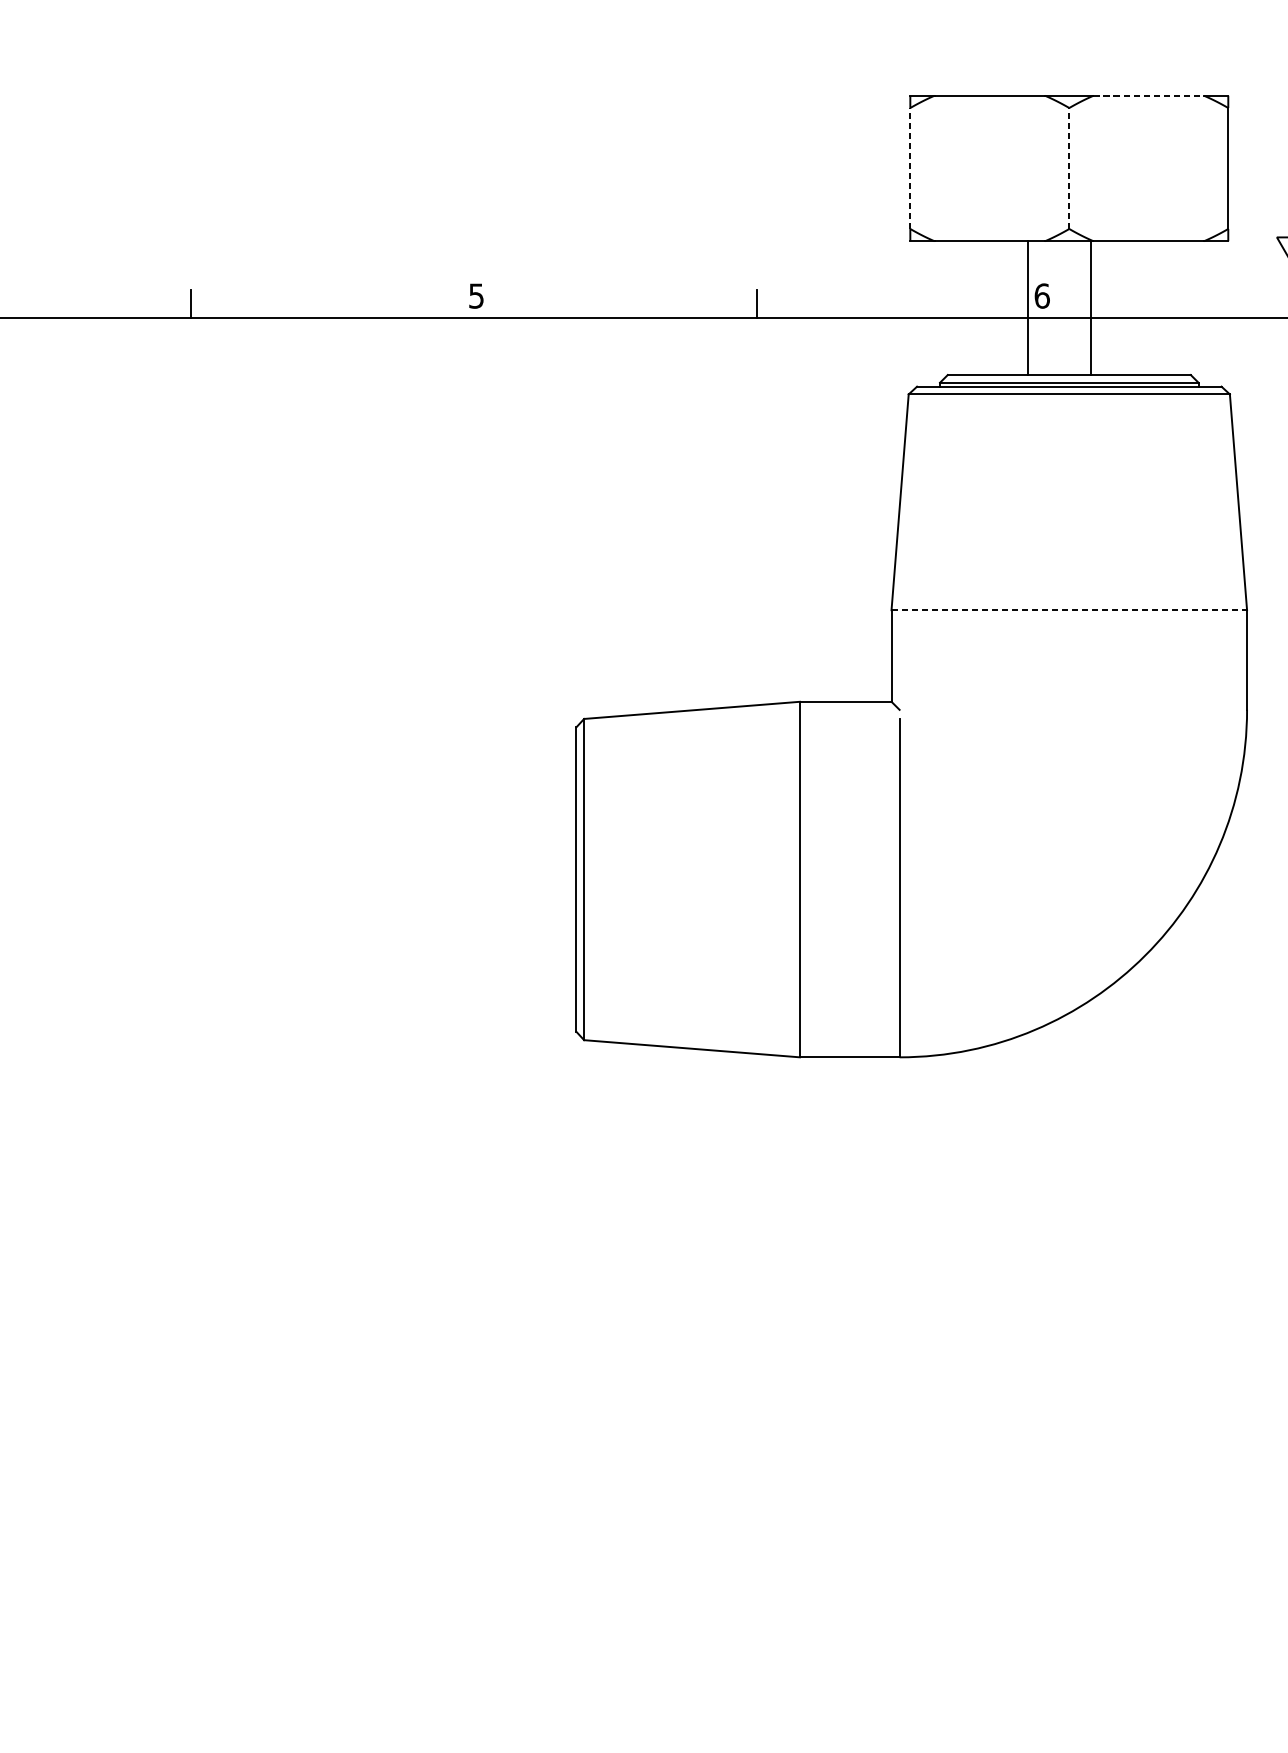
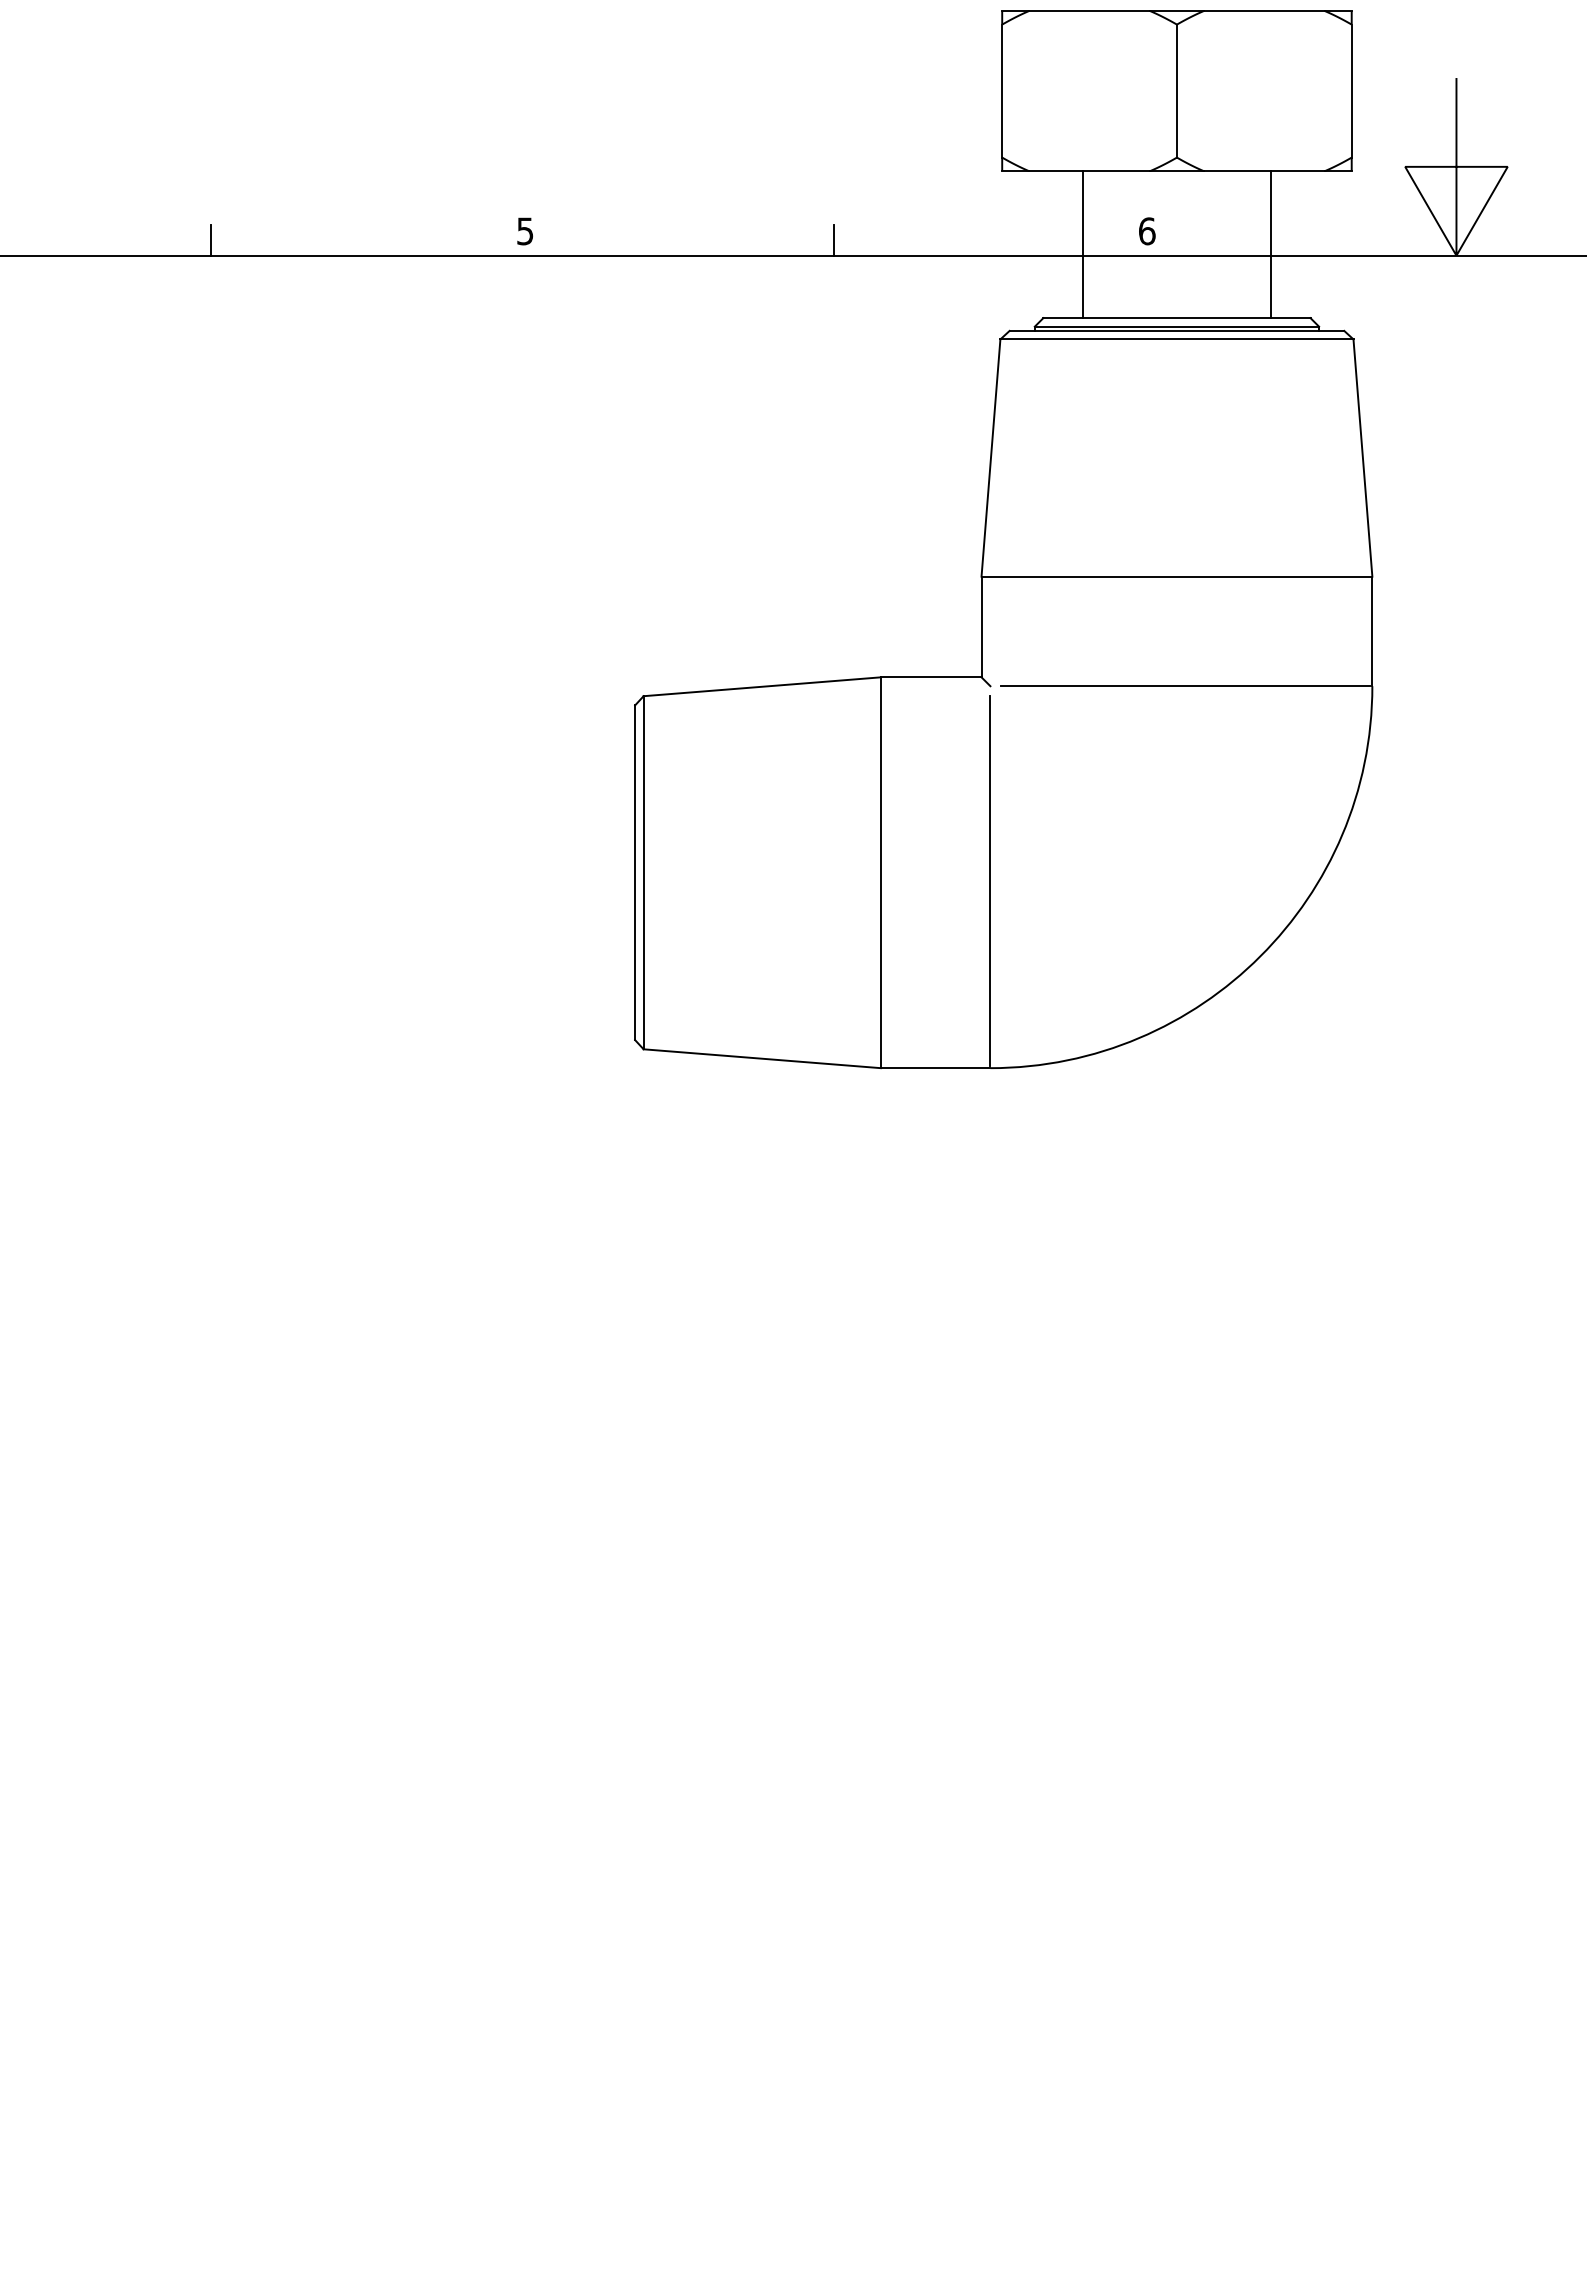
line: (1148, 96) -> (1264, 11), dashed -> solid
line: (910, 167) -> (1002, 90), dashed -> solid
line: (1068, 167) -> (1176, 90), dashed -> solid
line: (1027, 308) -> (1082, 244), moved
line: (1091, 308) -> (1271, 244), moved
line: (1069, 610) -> (1177, 576), dashed -> solid
line: (1077, 710) -> (1185, 686), added

